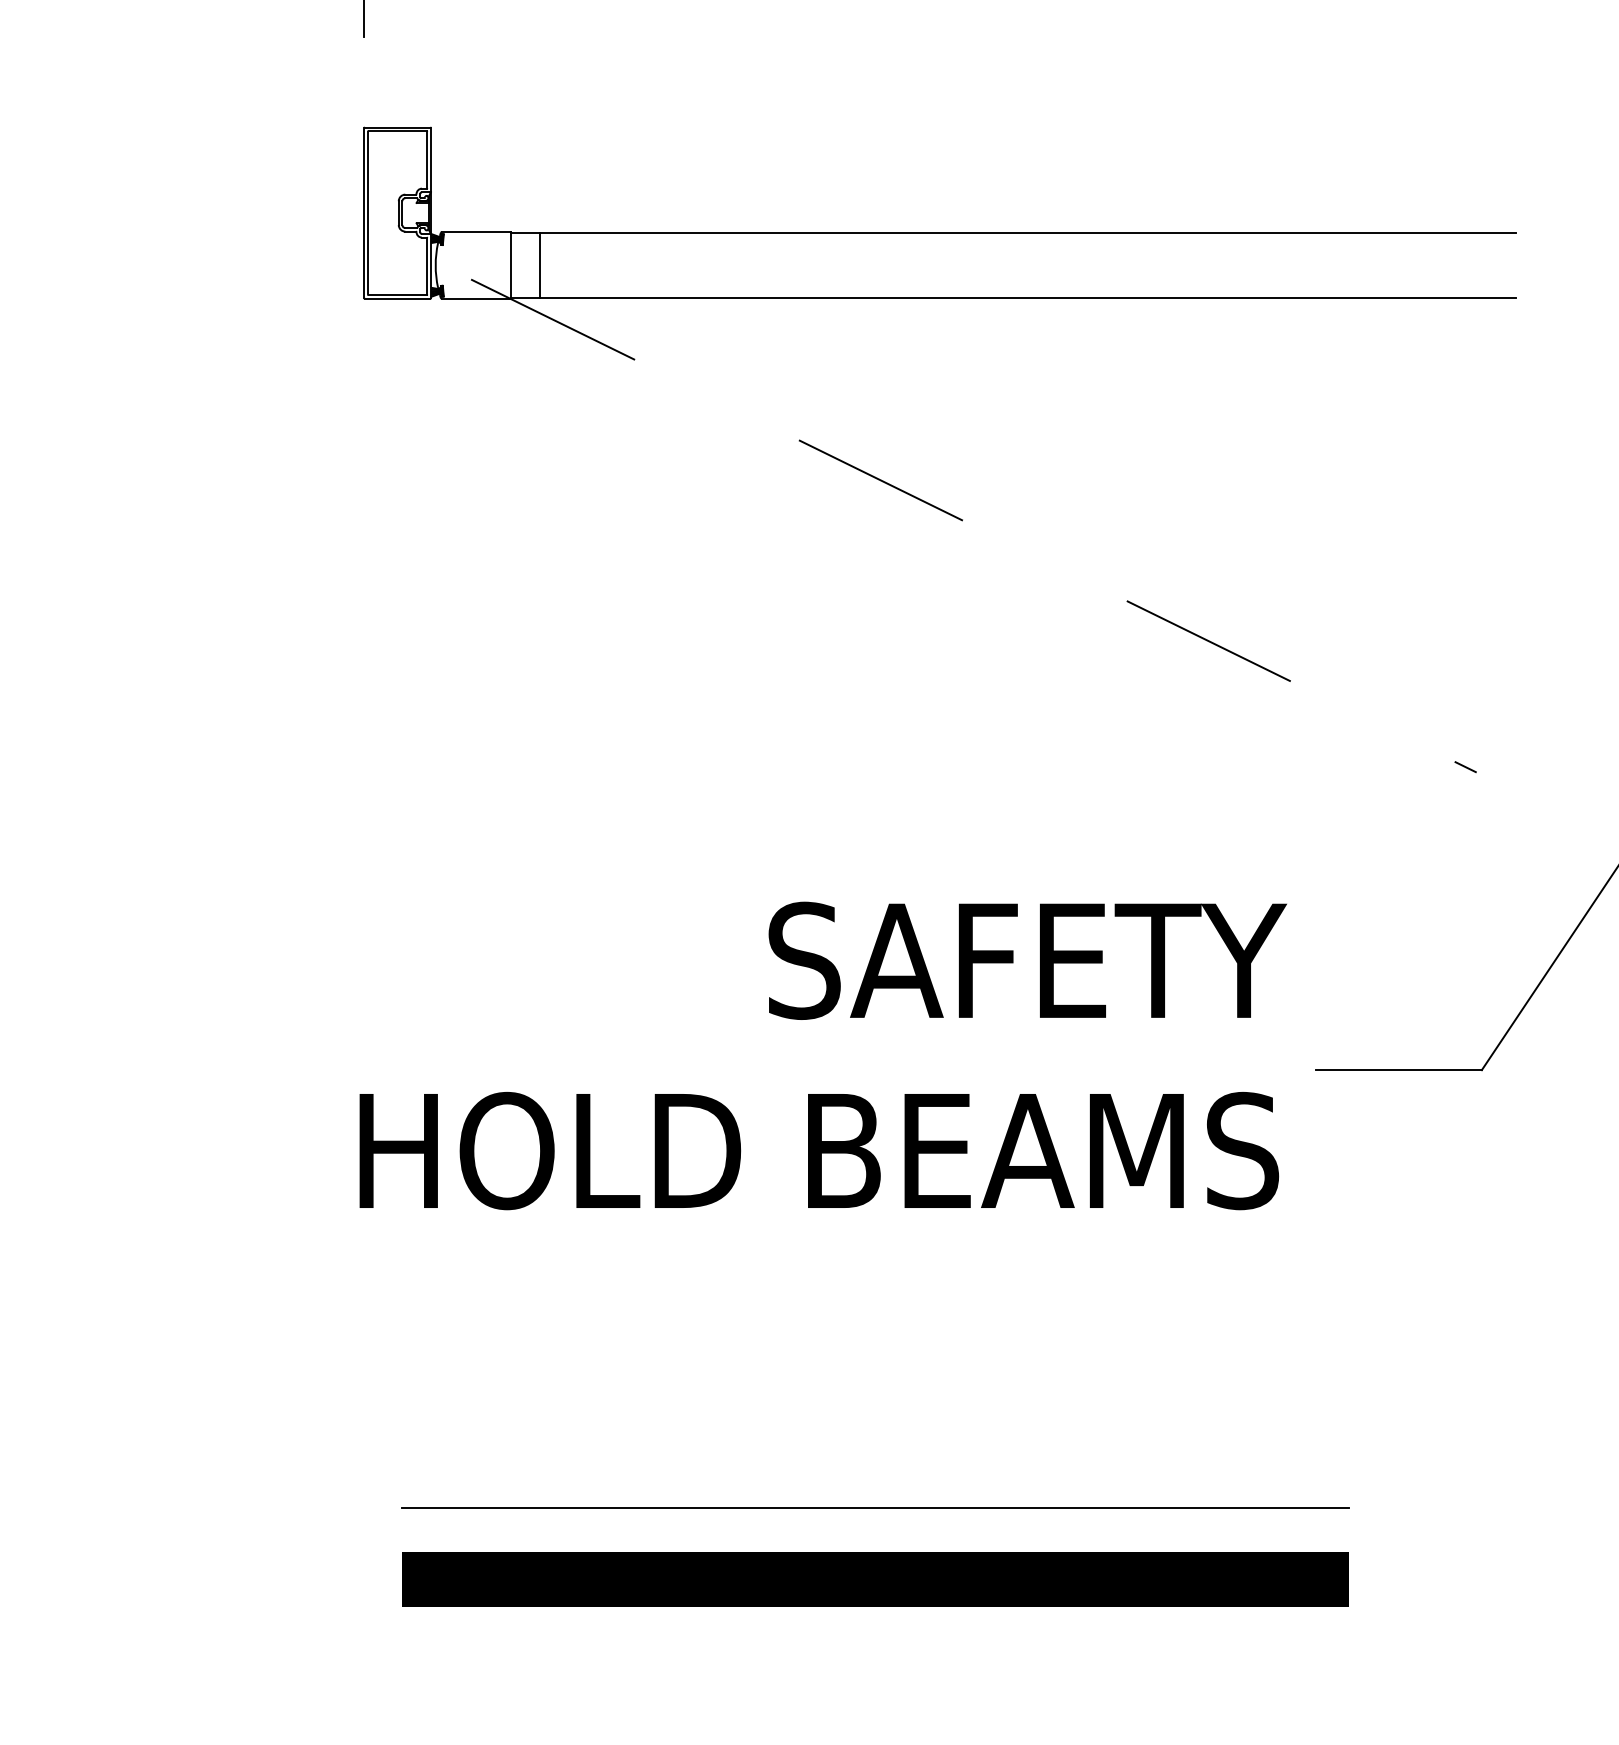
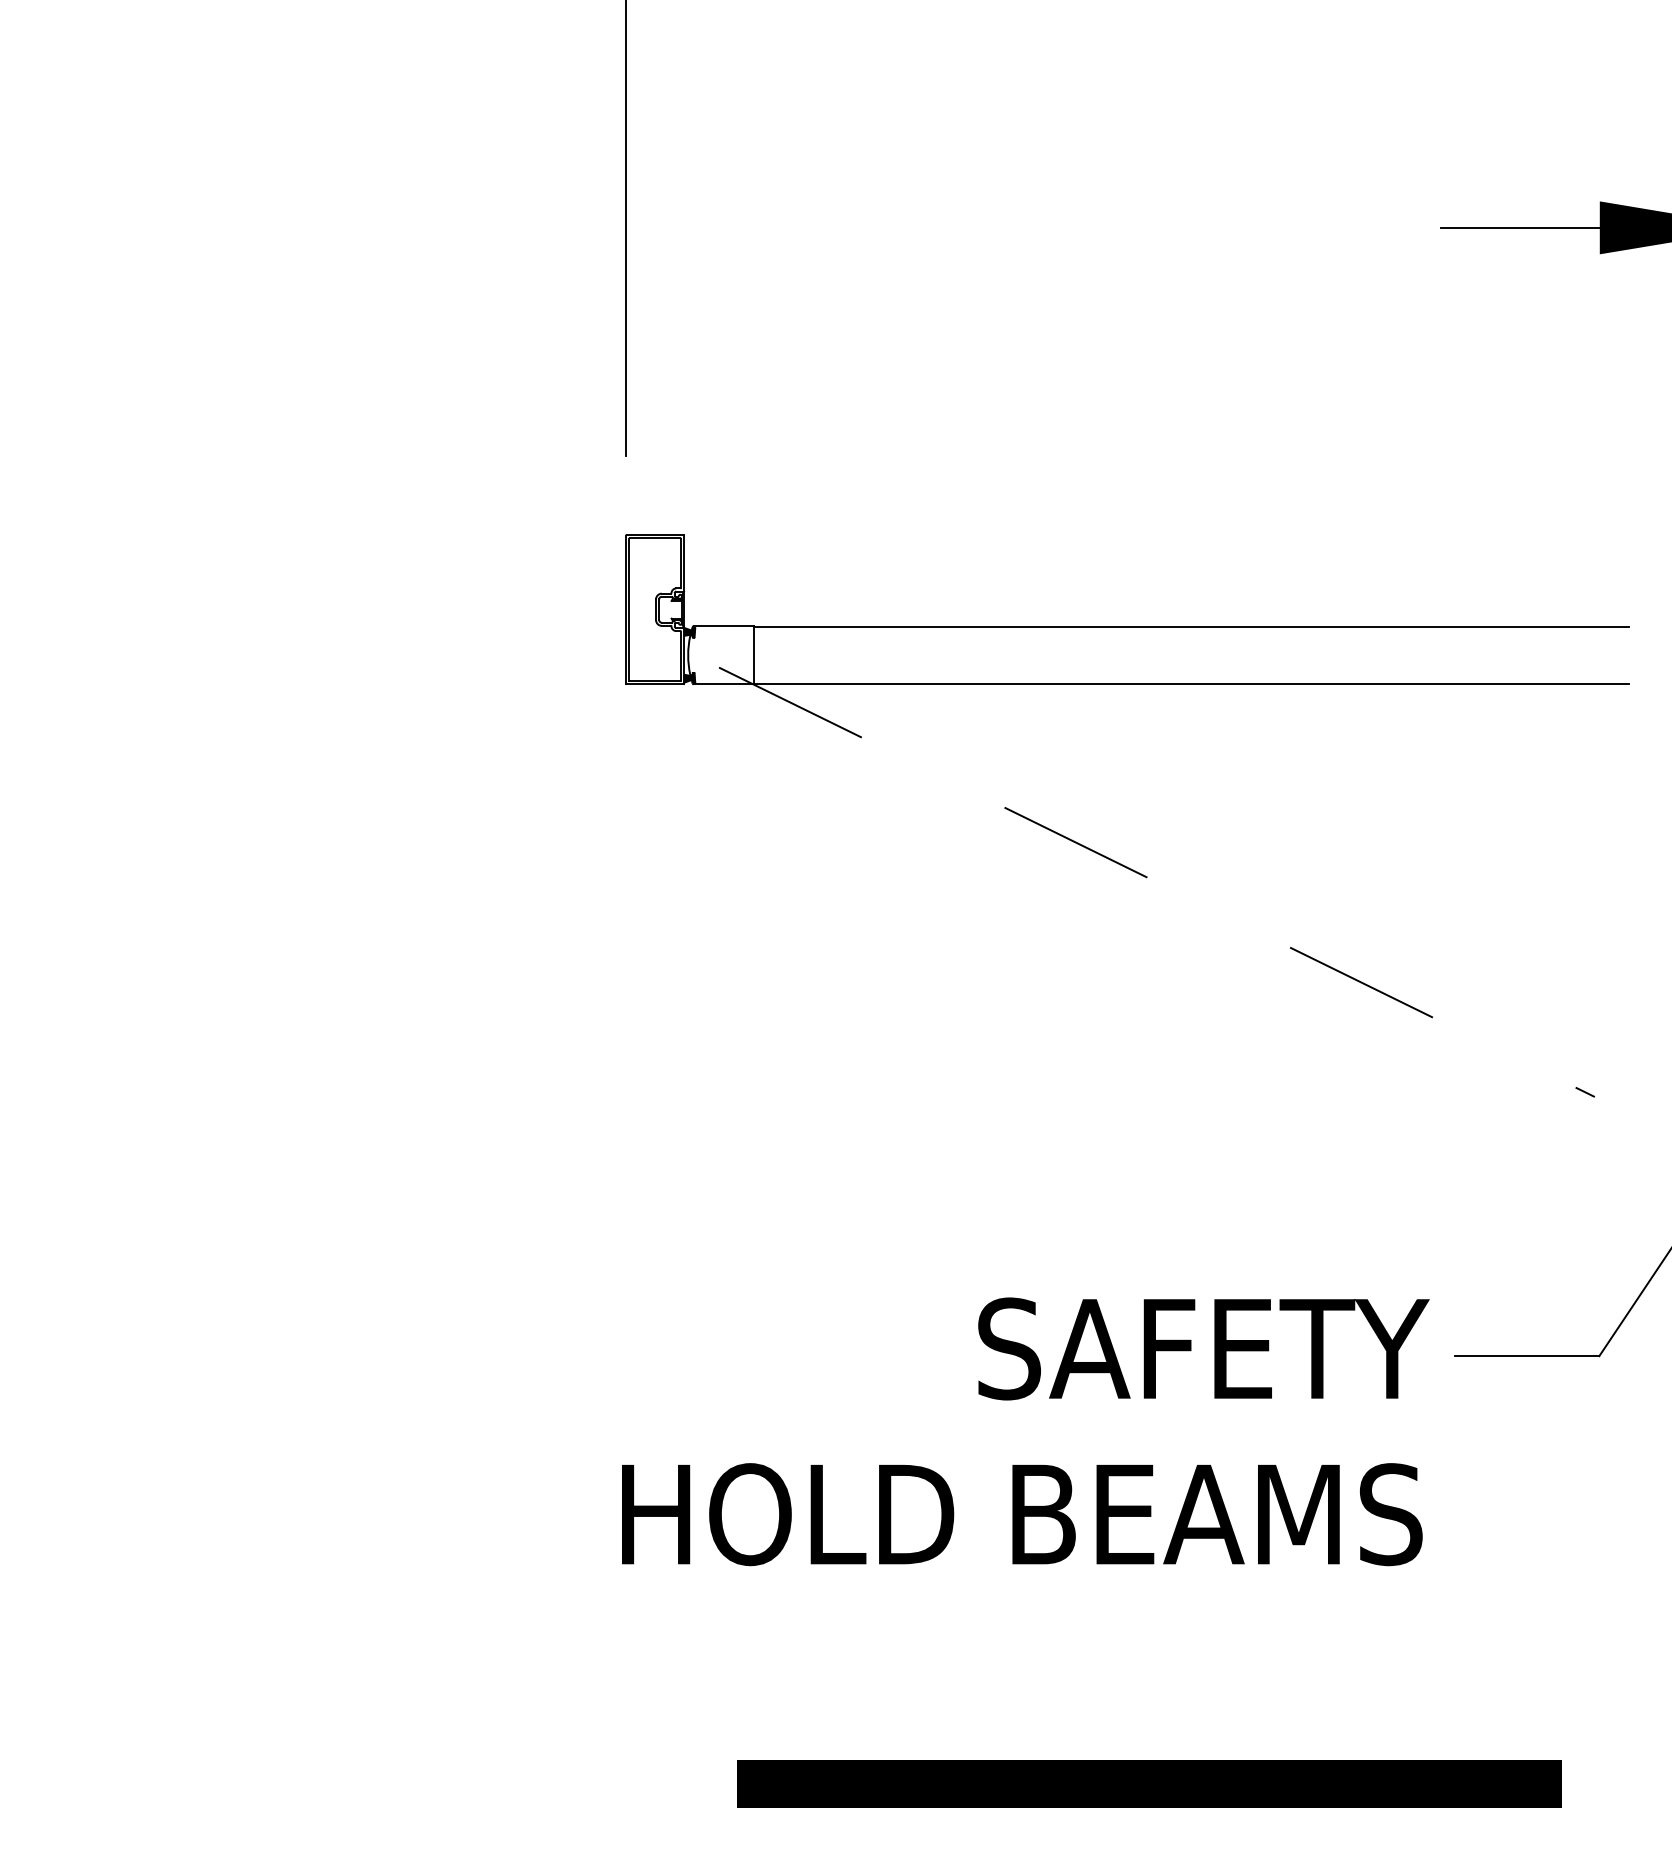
line: (540, 265) -> (779, 655), removed
text: (822, 1055) -> (1025, 1431), moved
line: (875, 1507) -> (1071, 1737), removed
line: (875, 1579) -> (1149, 1783), moved

